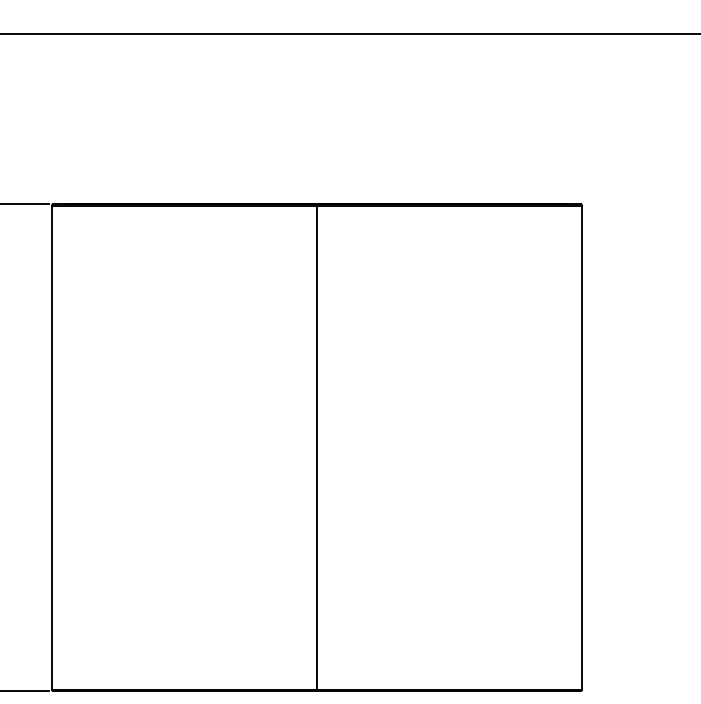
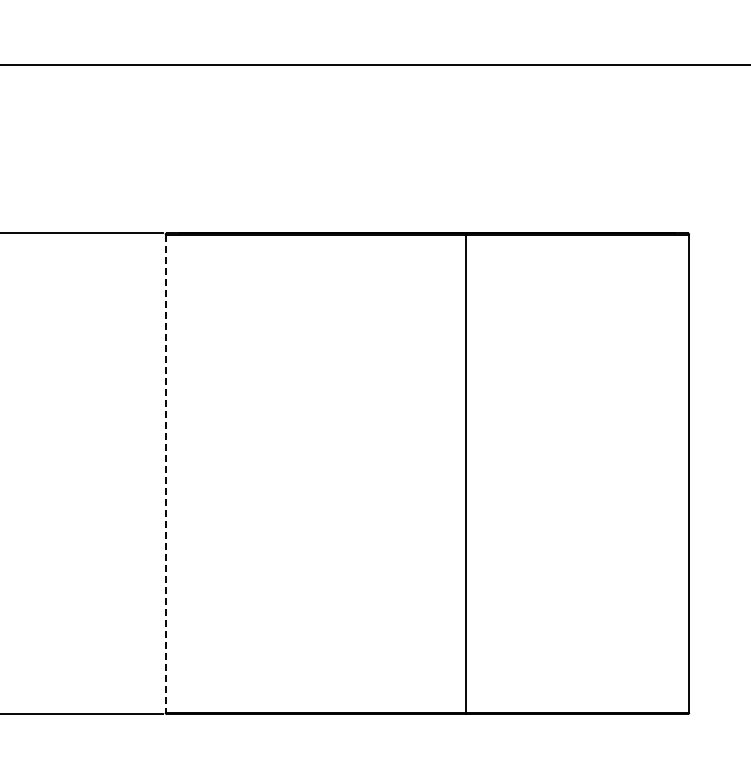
line: (51, 448) -> (165, 474), solid -> dashed
line: (317, 448) -> (466, 474), moved

